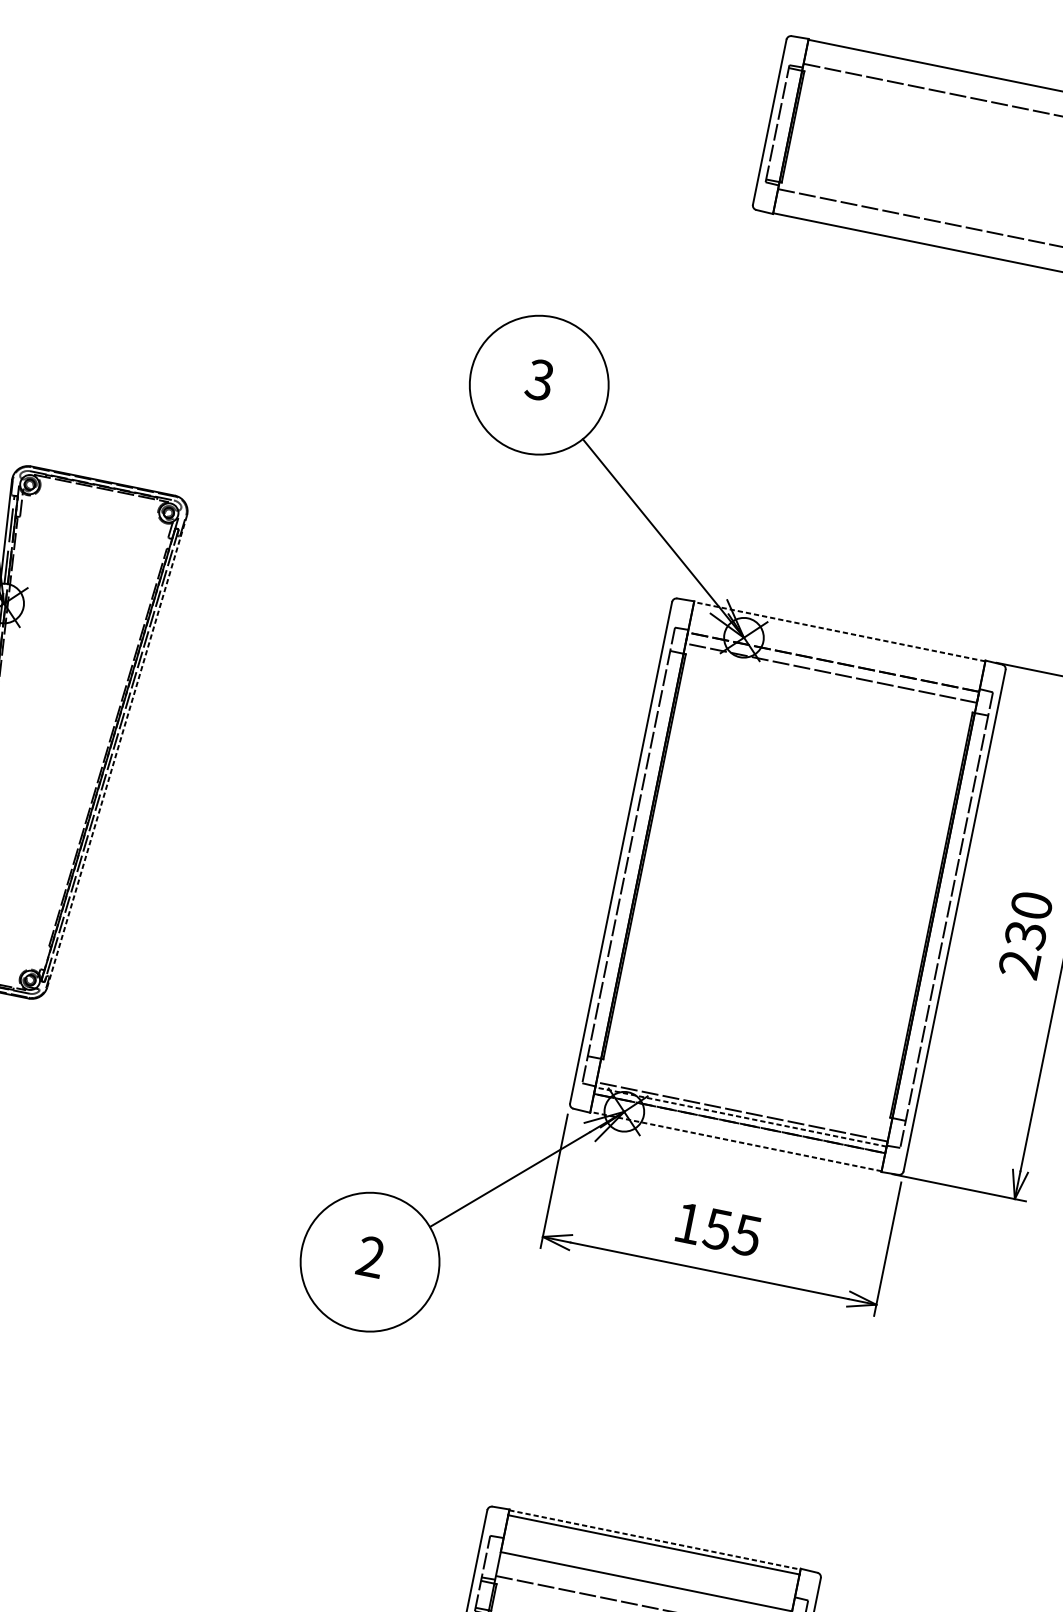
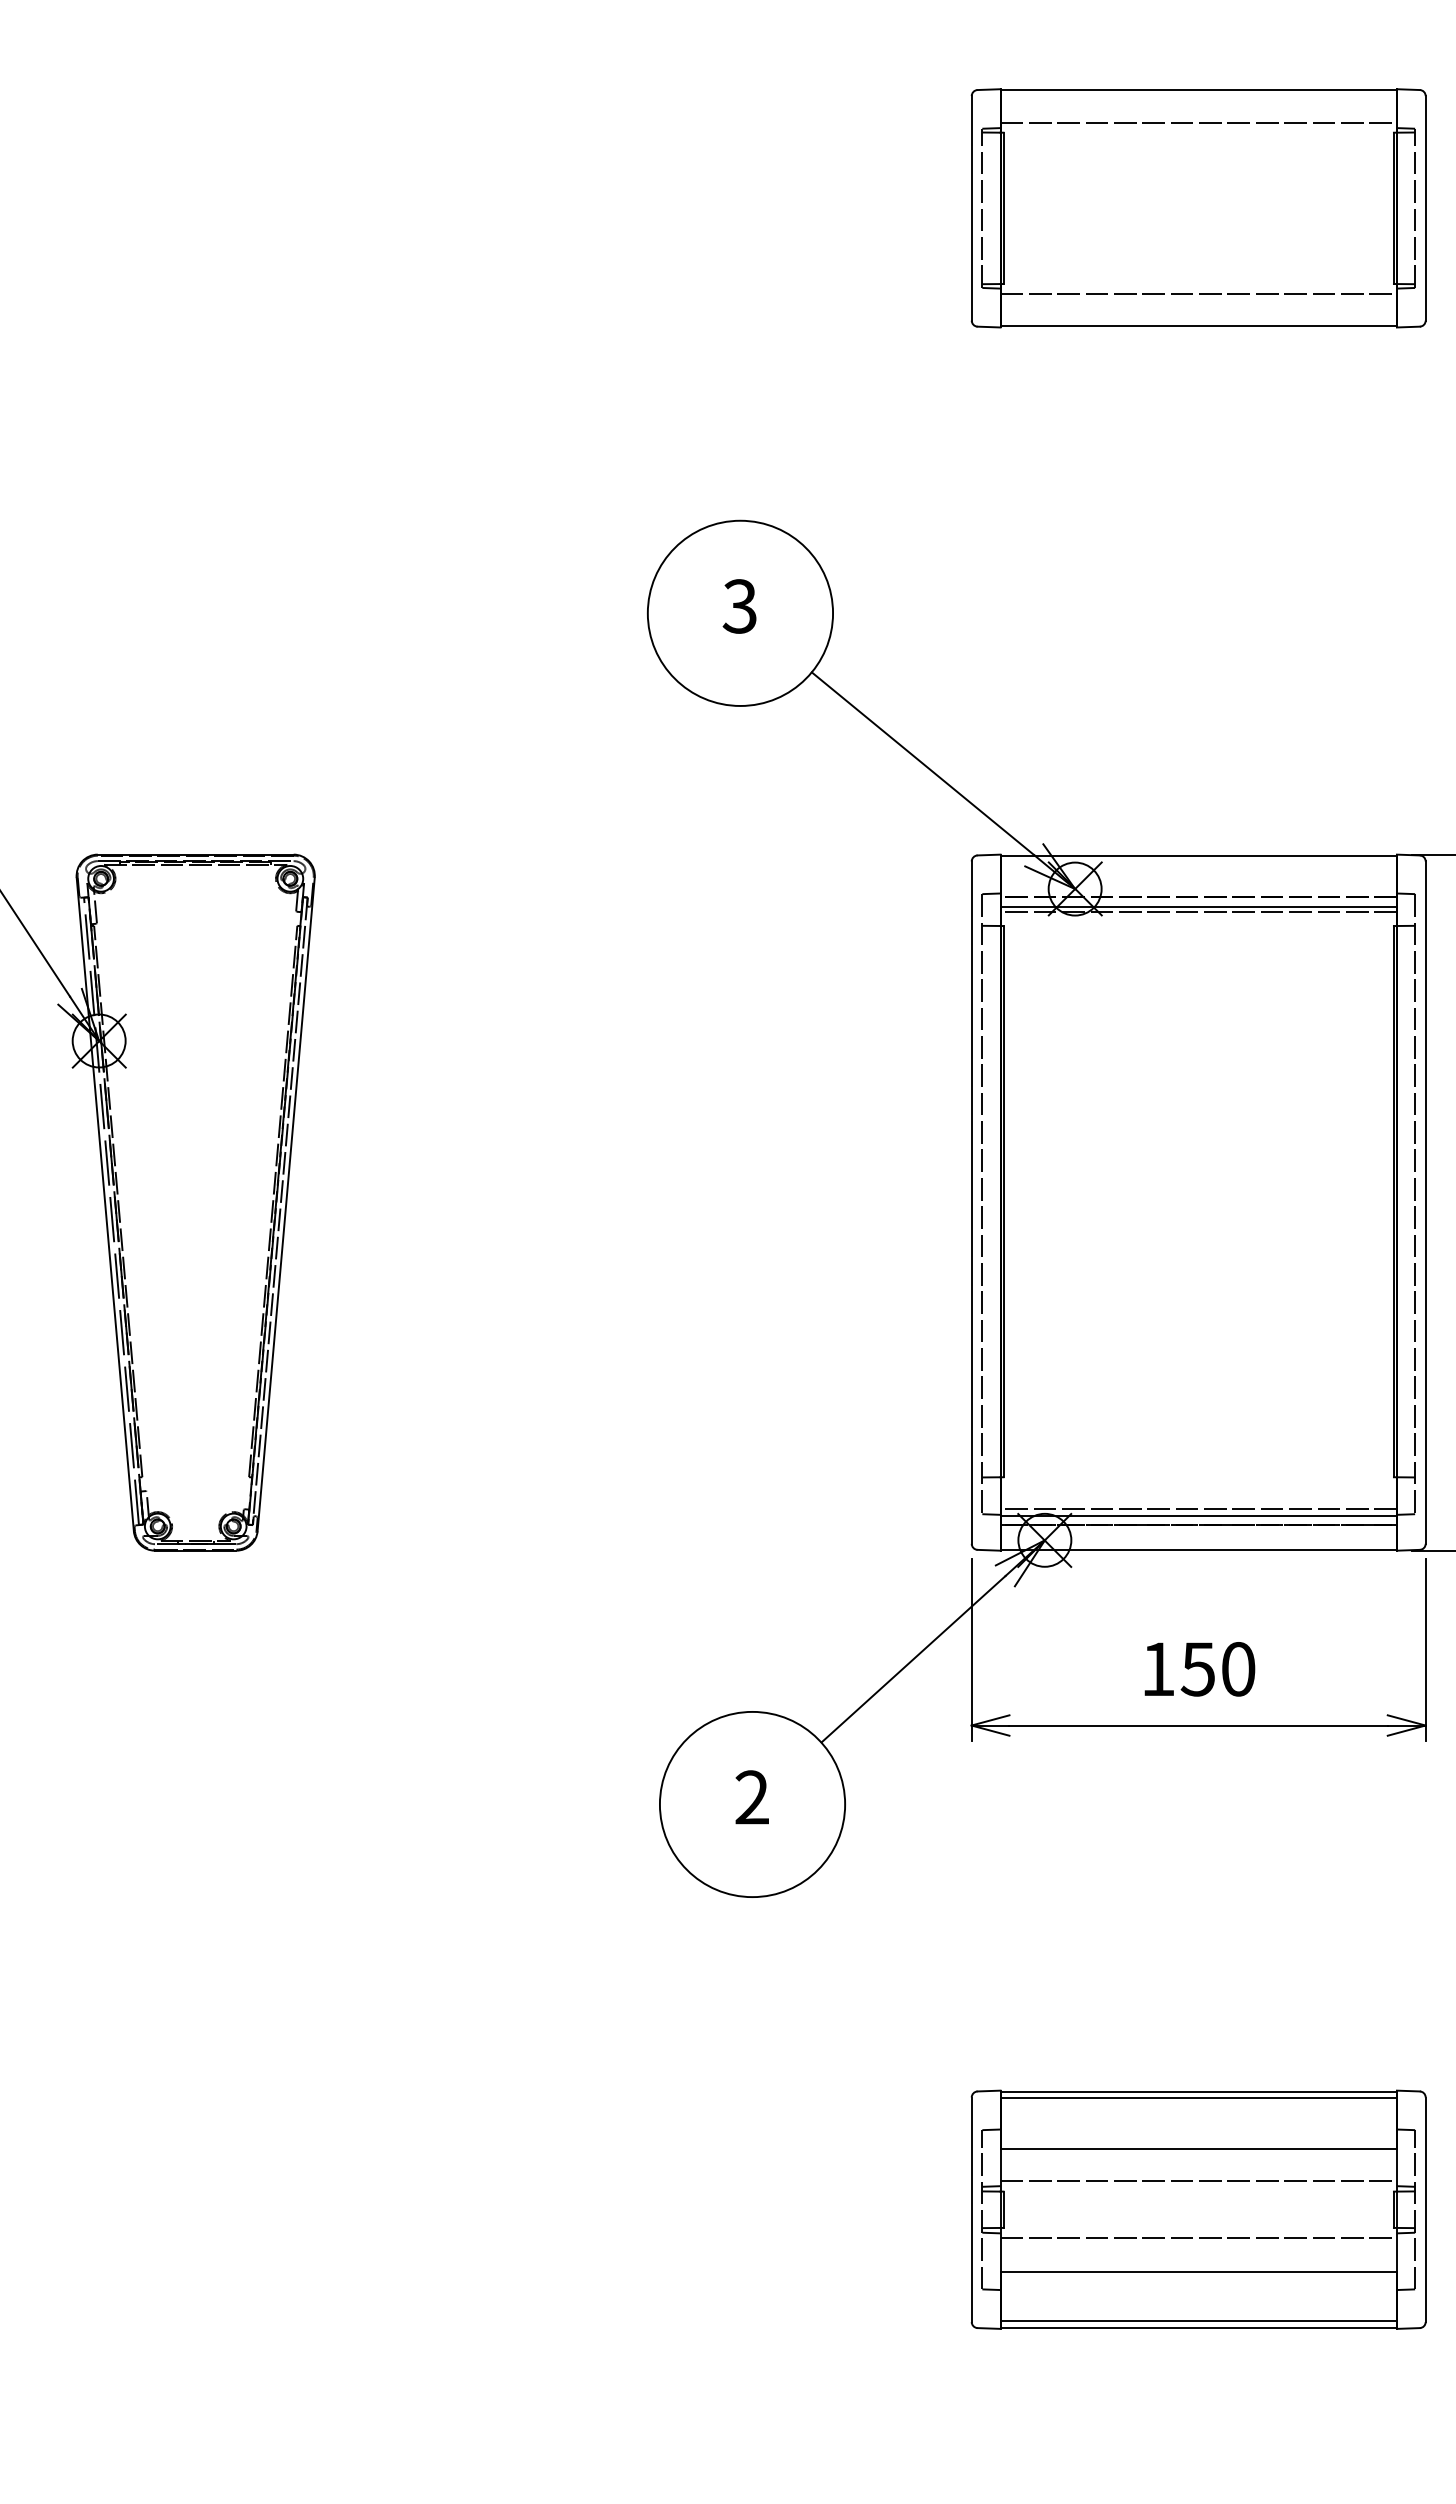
line: (839, 631) -> (1198, 855), dashed -> solid
line: (831, 669) -> (1198, 906), added
line: (117, 751) -> (286, 1204), dashed -> solid
line: (740, 1117) -> (1198, 1516), dashed -> solid
line: (735, 1141) -> (1198, 1549), dashed -> solid
text: (746, 1235) -> (1237, 1669), 155 -> 150
line: (655, 1539) -> (1199, 2091), dashed -> solid

